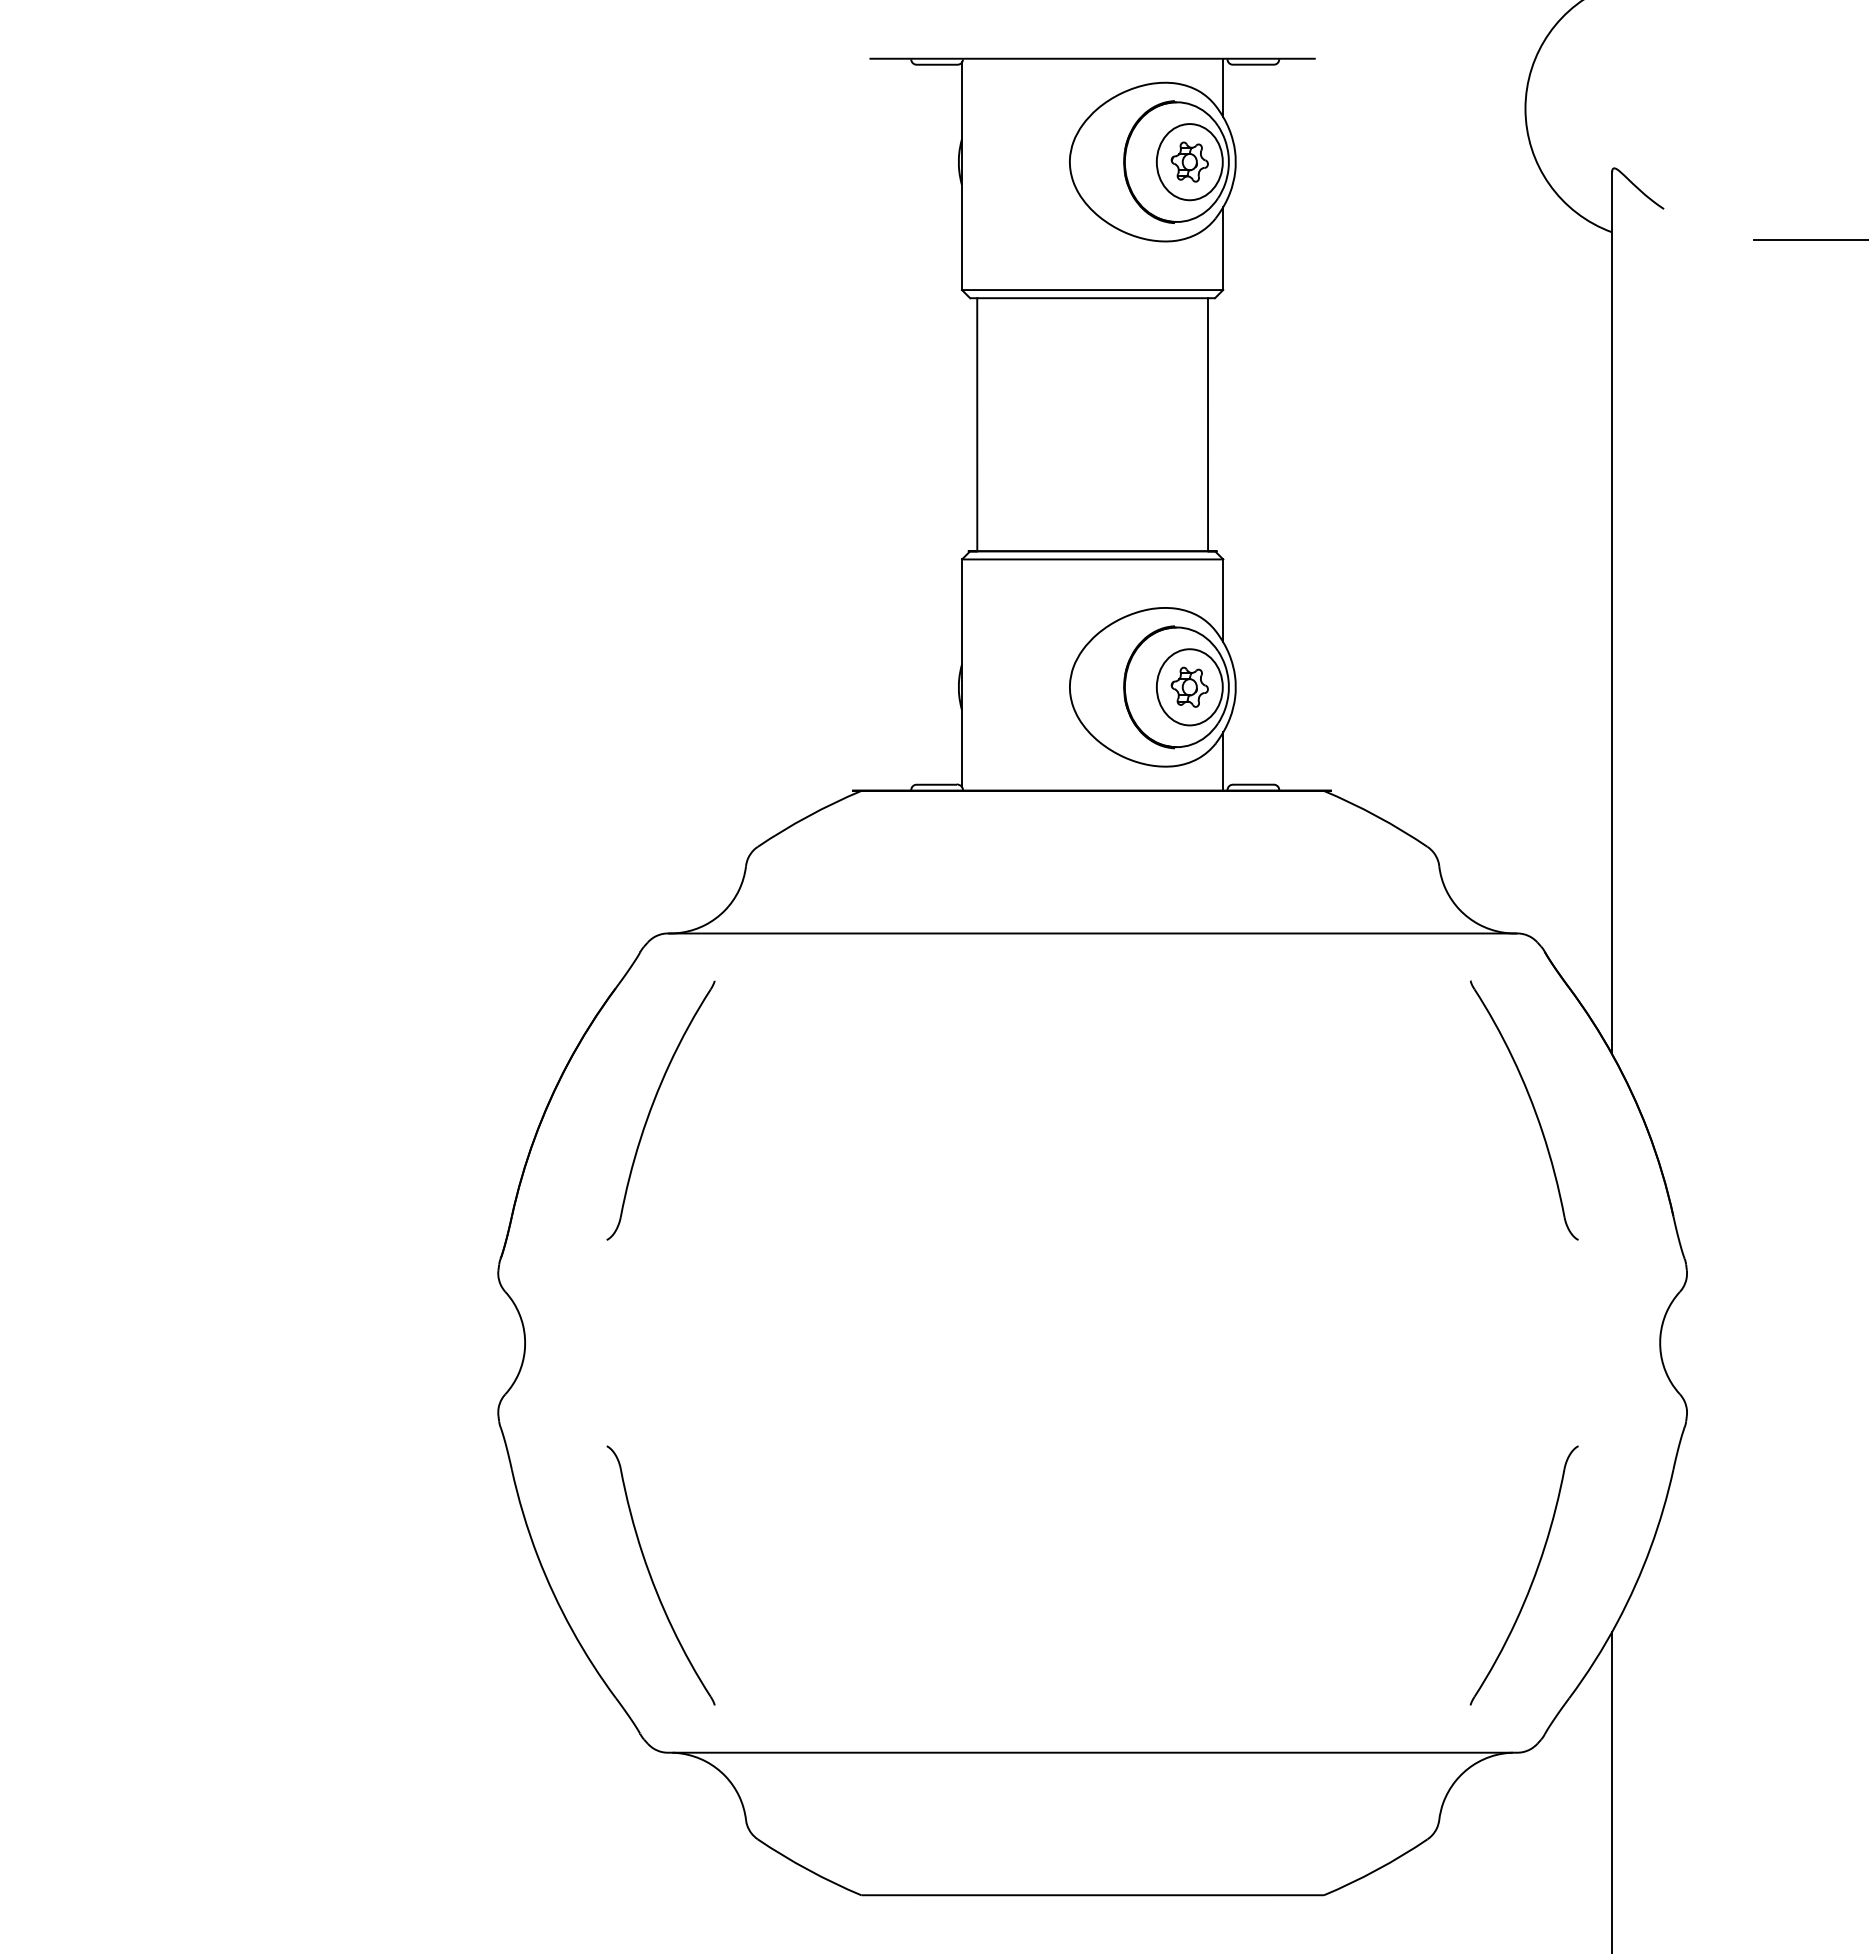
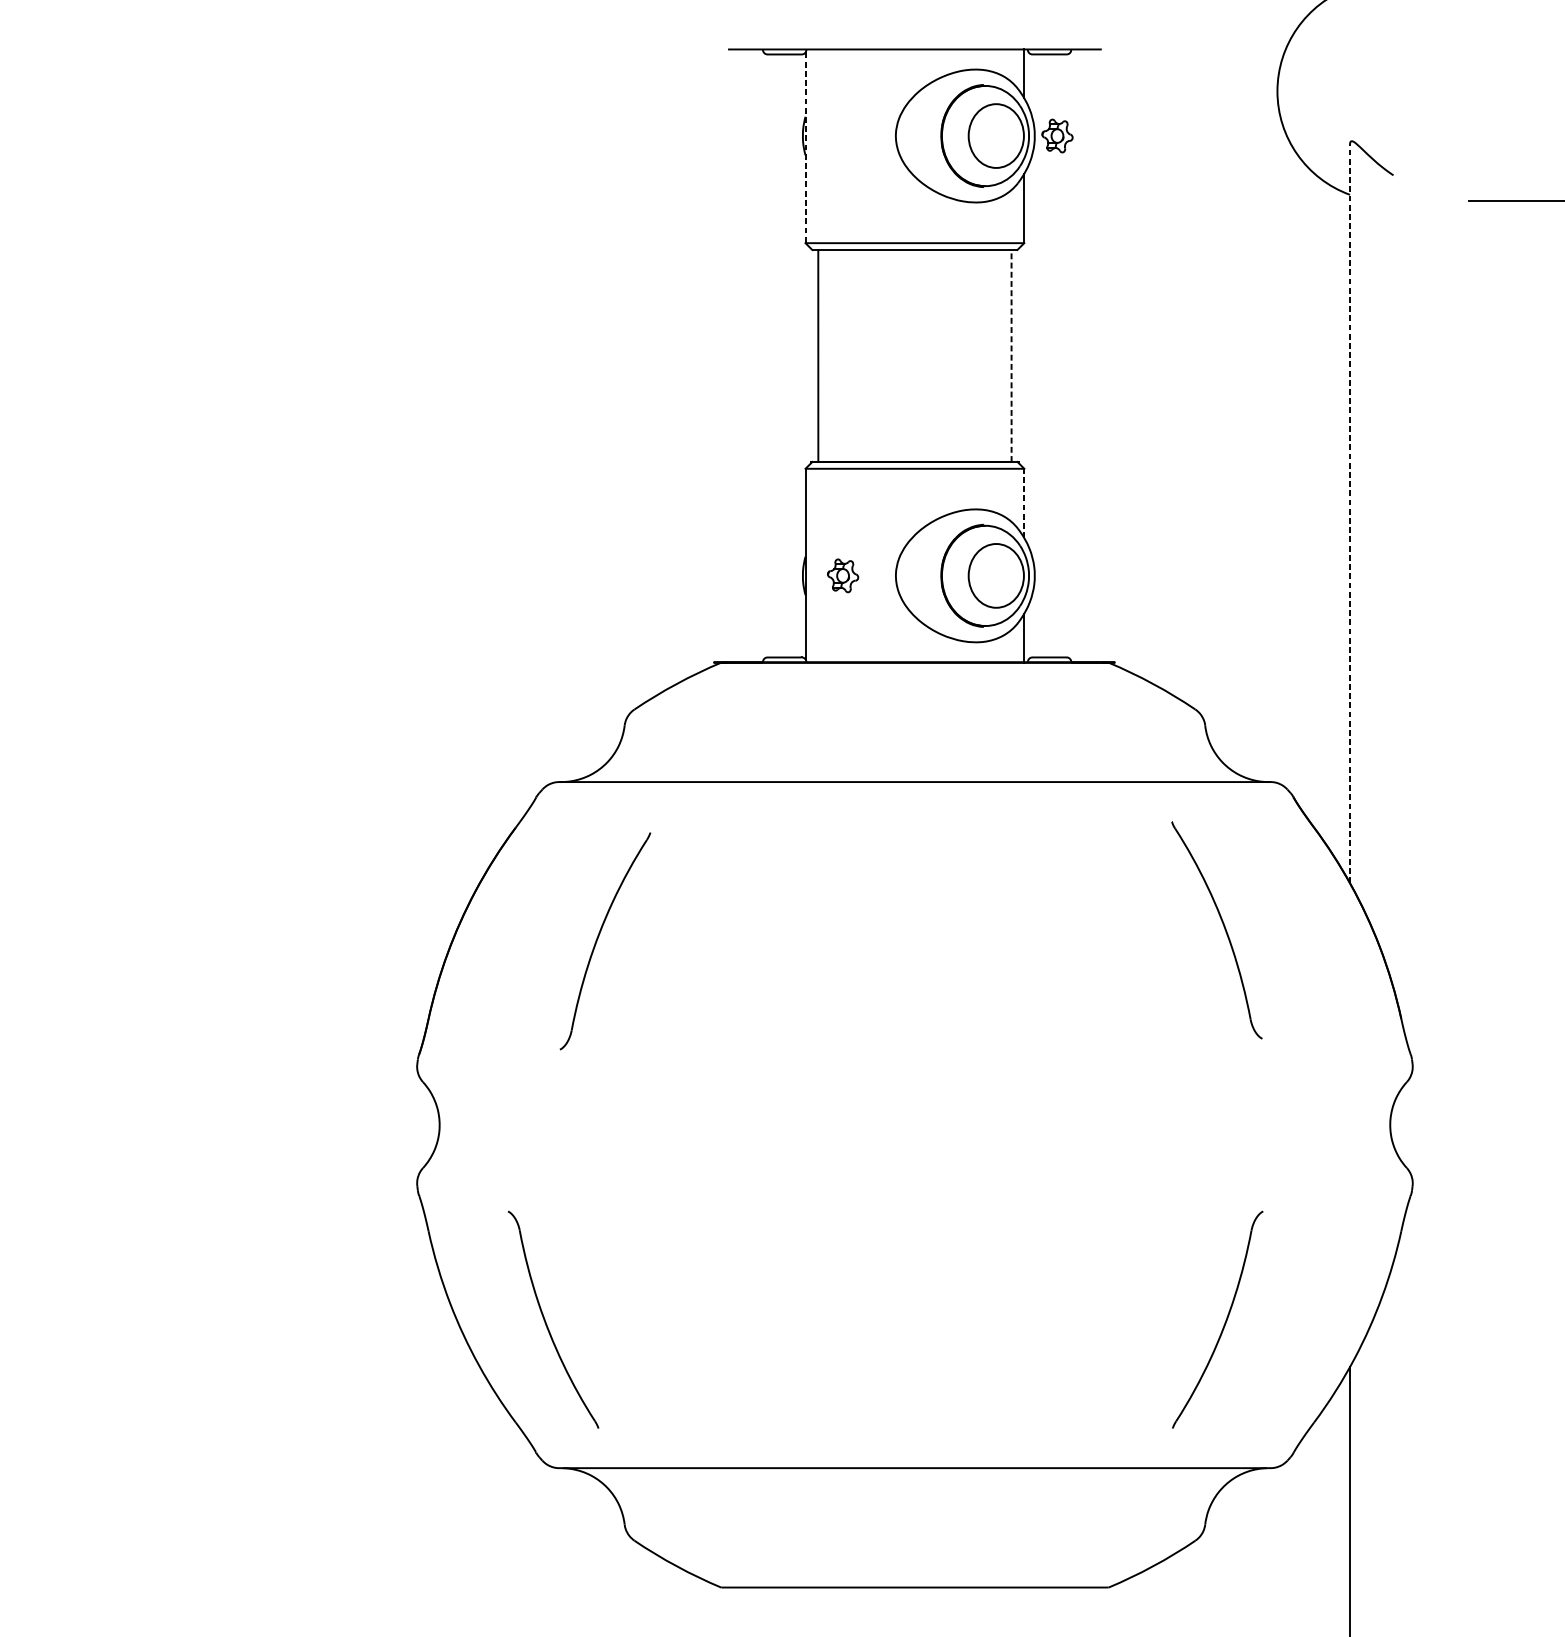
part: (1189, 161) -> (1057, 135), moved
line: (961, 176) -> (805, 148), solid -> dashed
line: (1208, 424) -> (1011, 355), solid -> dashed
line: (1223, 600) -> (1024, 503), solid -> dashed
line: (1612, 612) -> (1350, 513), solid -> dashed
part: (1189, 686) -> (842, 575), moved
part: (1532, 1107) -> (1223, 927), moved
part: (652, 1108) -> (598, 939), moved
part: (1532, 1578) -> (1224, 1322), moved

